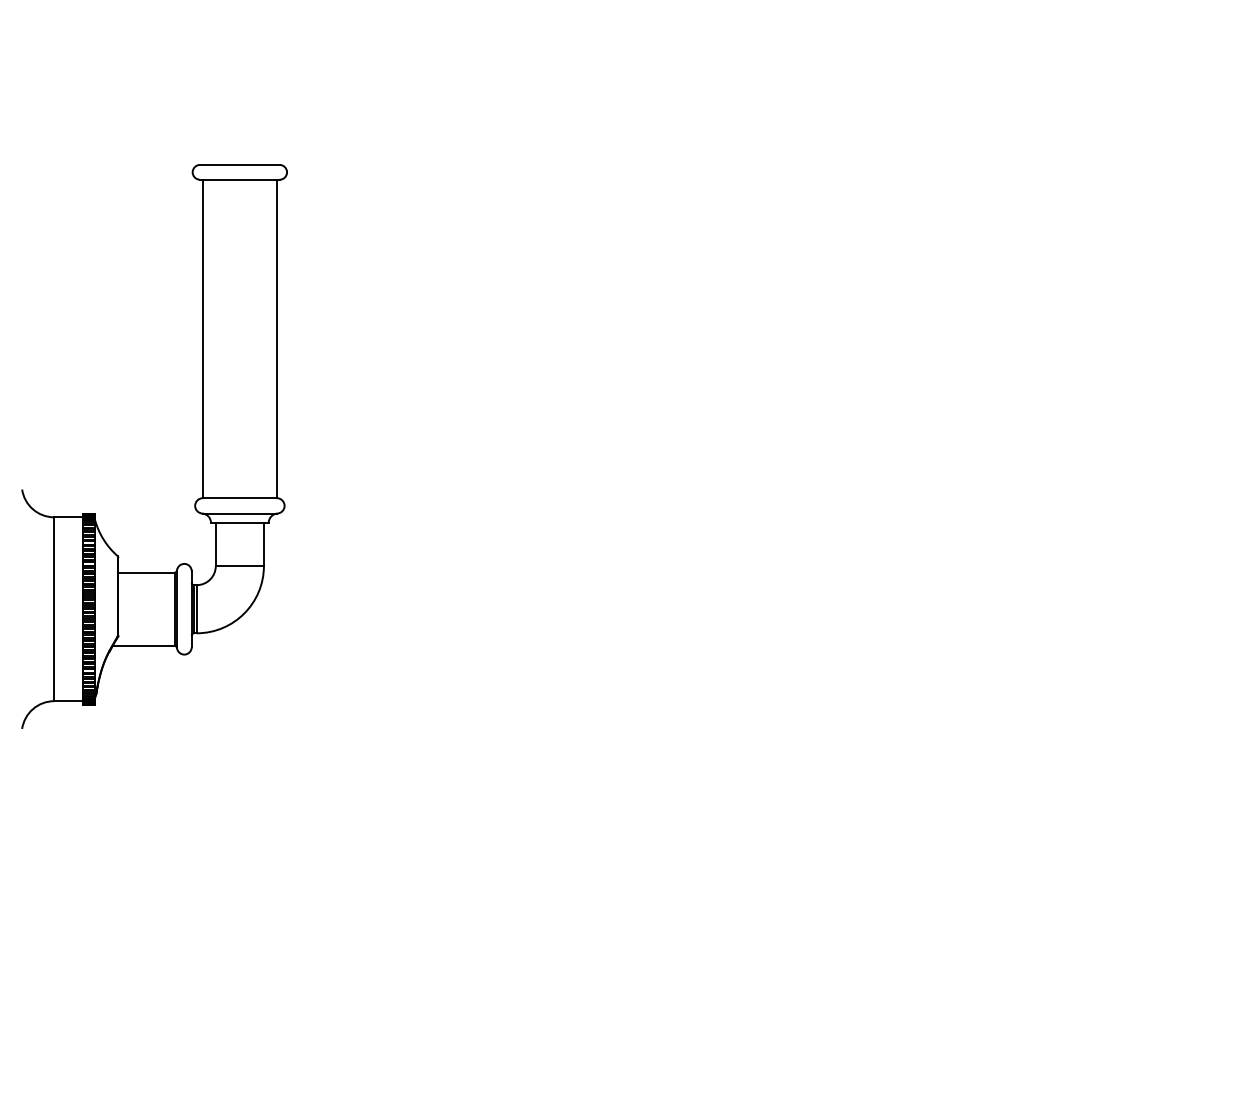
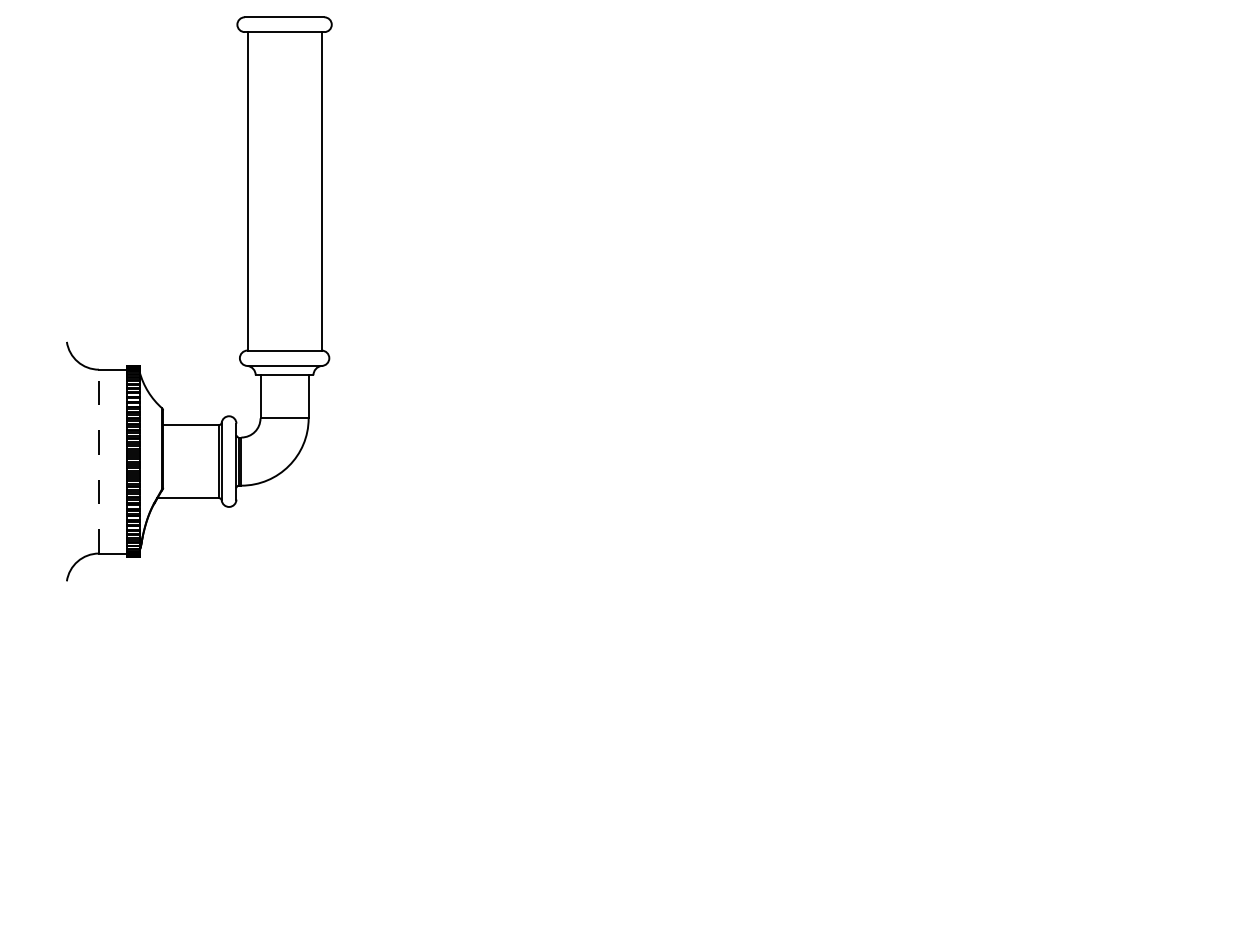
line: (54, 609) -> (99, 461), solid -> dashed

